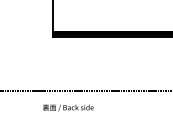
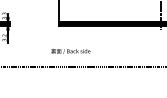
text: (67, 107) -> (70, 51), moved

